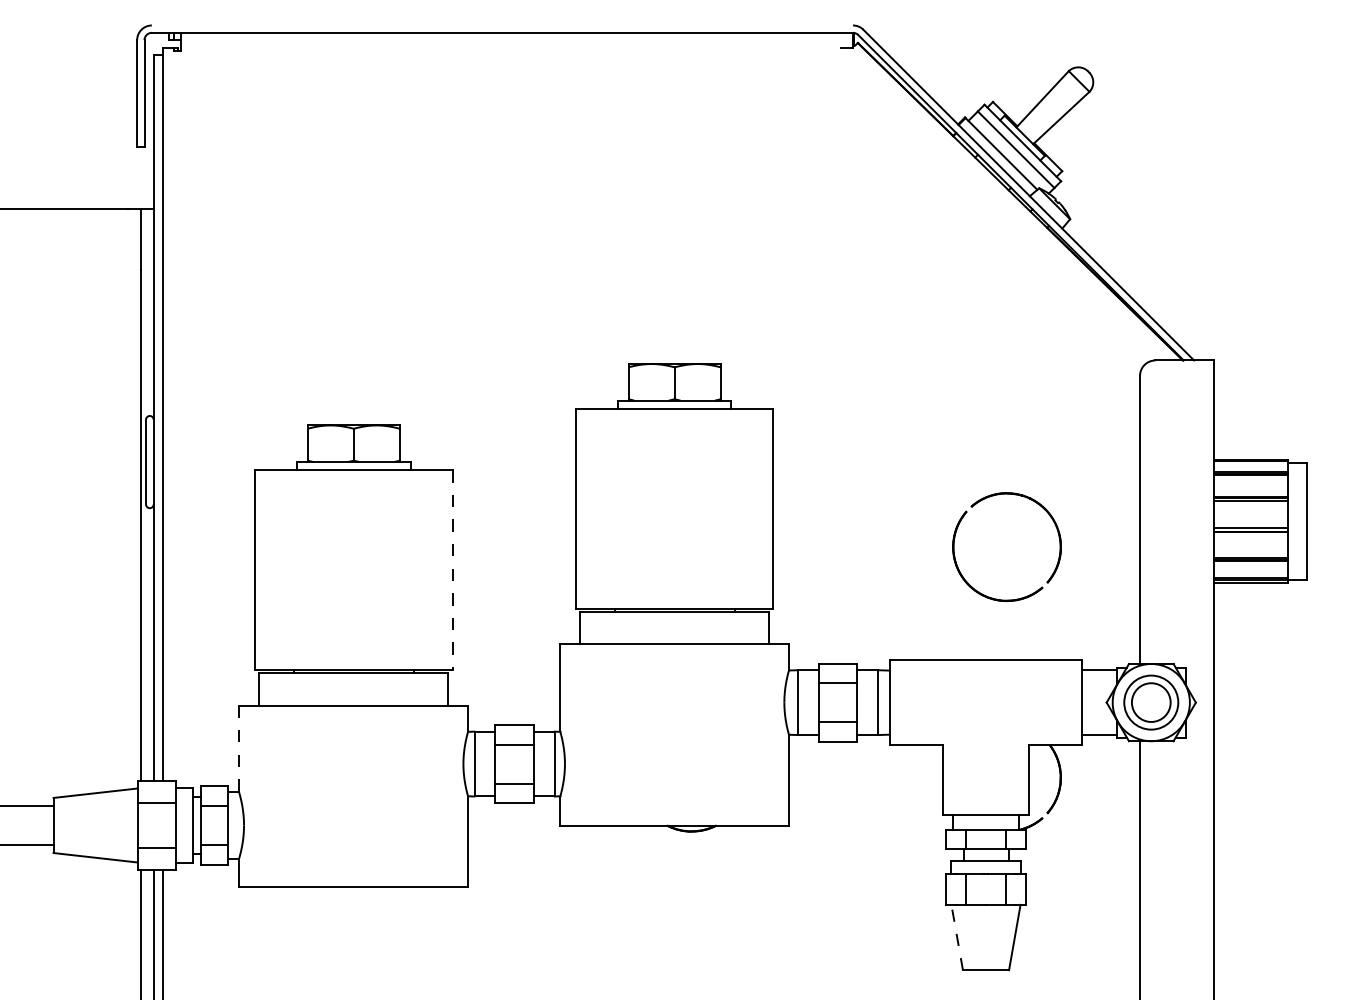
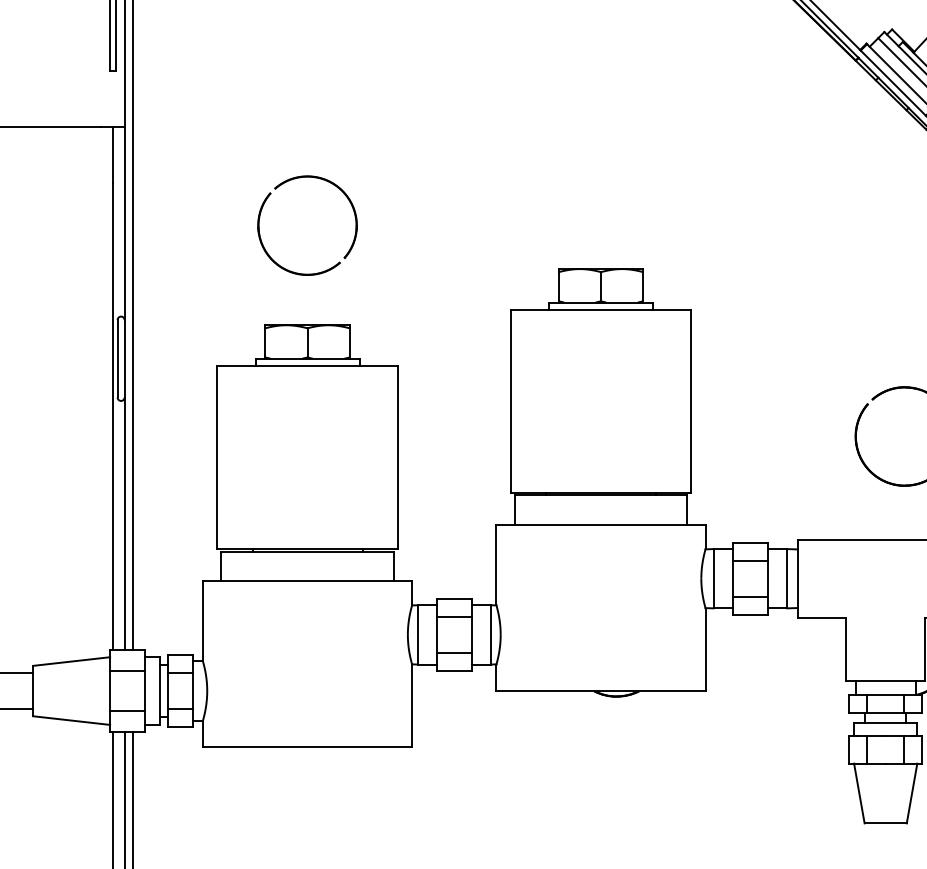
part: (301, 317) -> (259, 226), added
line: (452, 570) -> (397, 457), dashed -> solid
line: (239, 749) -> (203, 621), dashed -> solid
line: (957, 937) -> (859, 793), dashed -> solid

